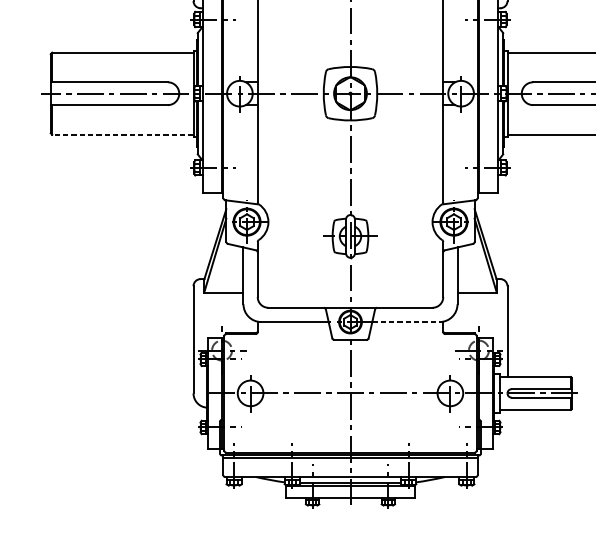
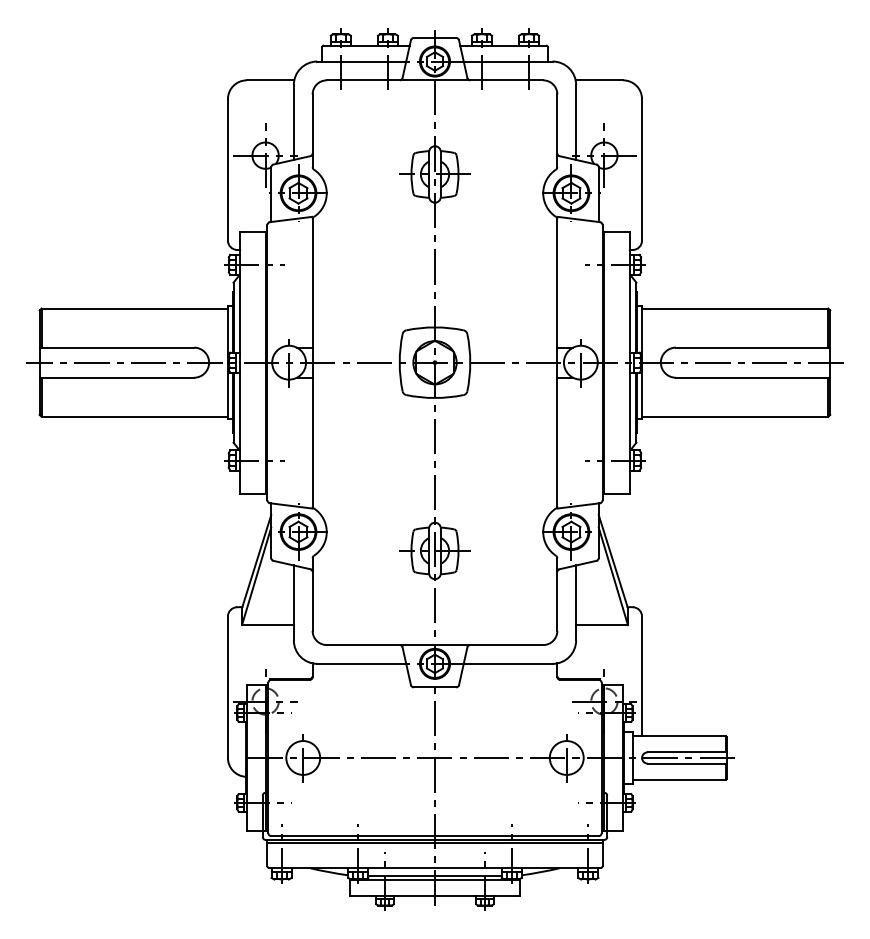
line: (122, 134) -> (134, 416), dashed -> solid
line: (406, 321) -> (508, 663), dashed -> solid

